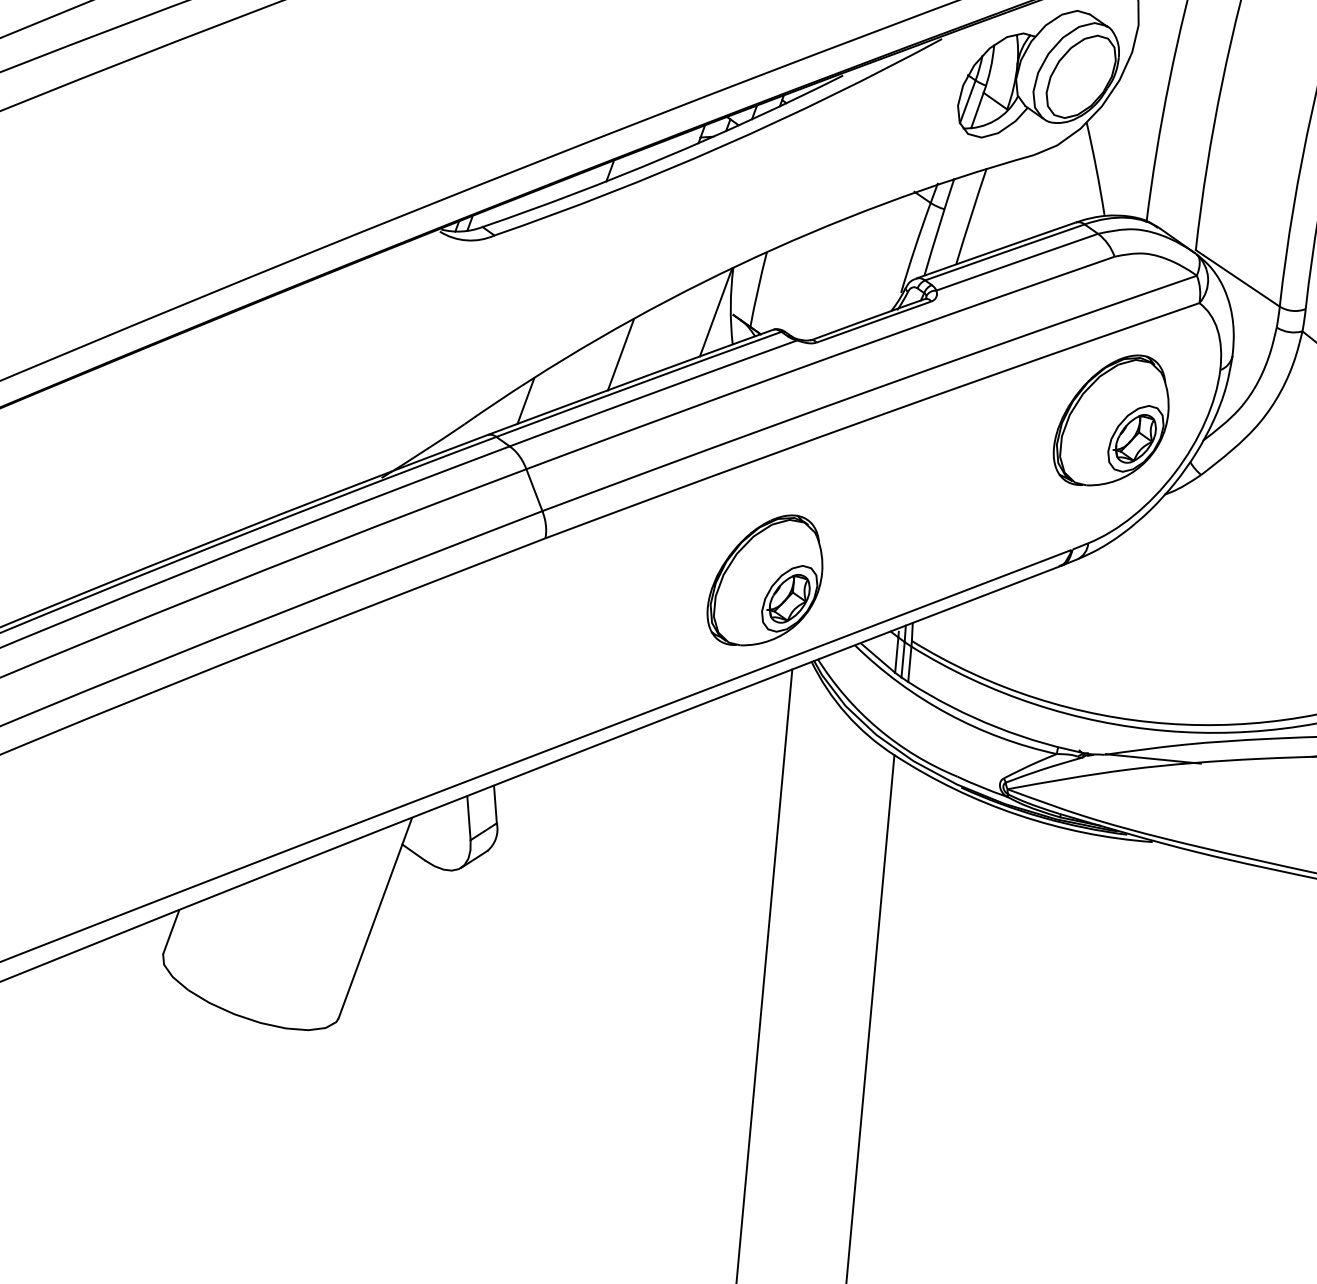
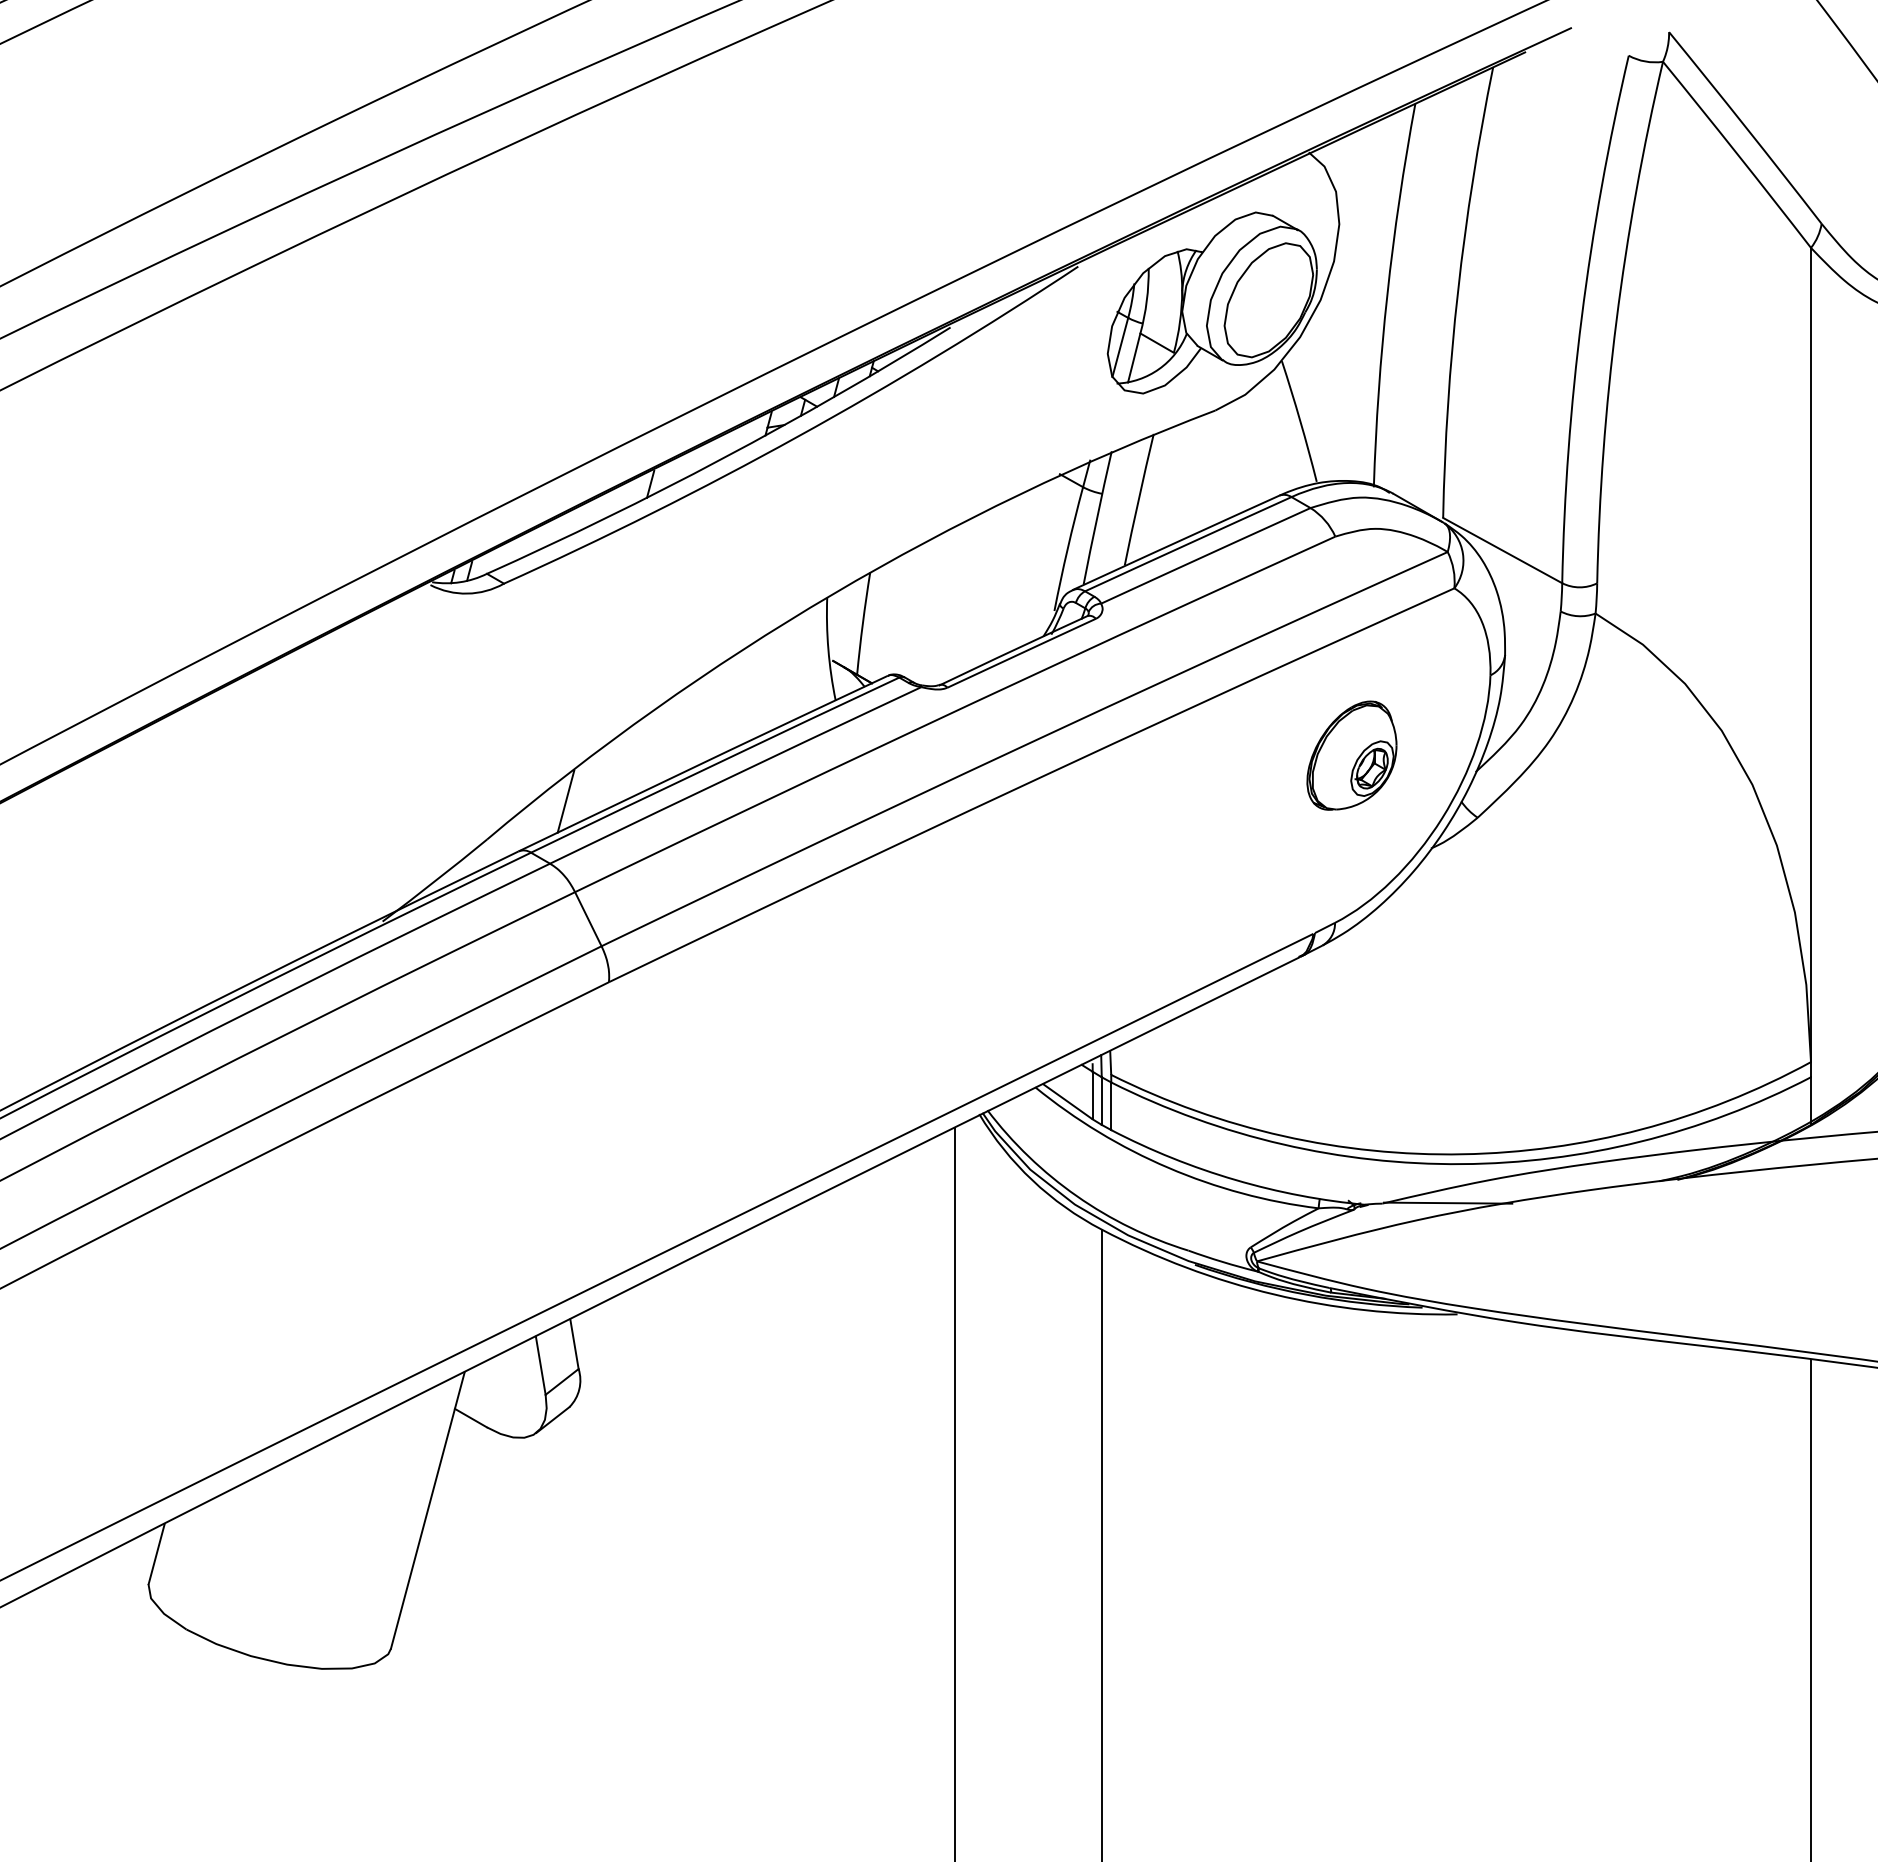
line: (716, 312) -> (809, 659), removed
line: (620, 355) -> (687, 728), removed
part: (1111, 420) -> (1351, 755), size x0.6
part: (765, 580) -> (908, 1011), removed

